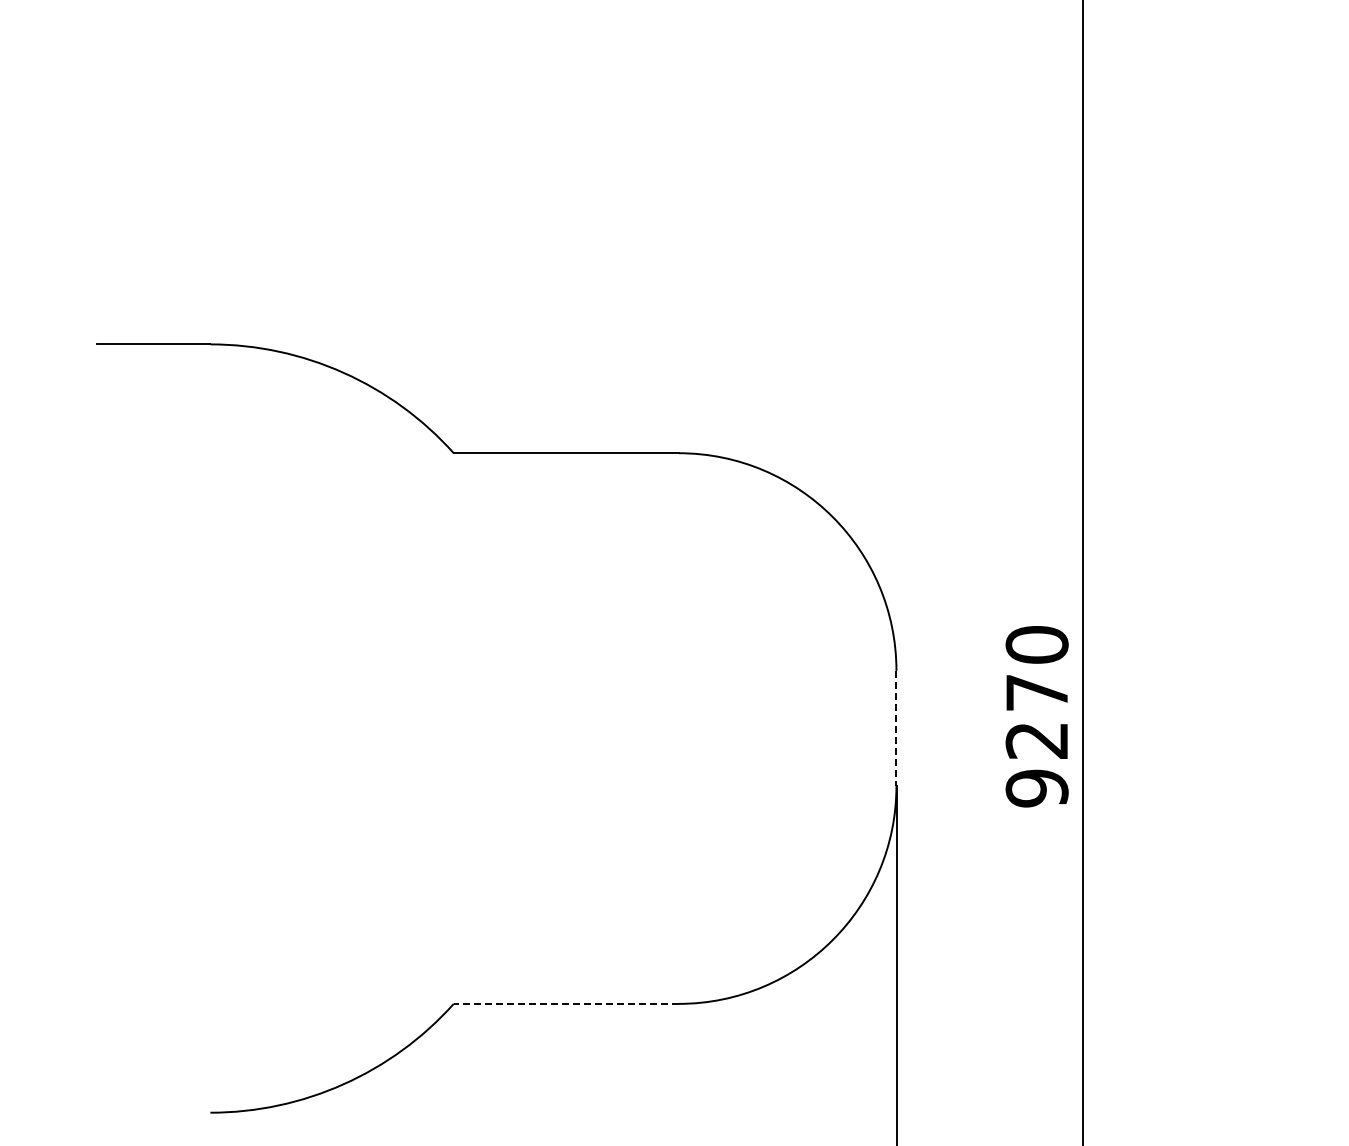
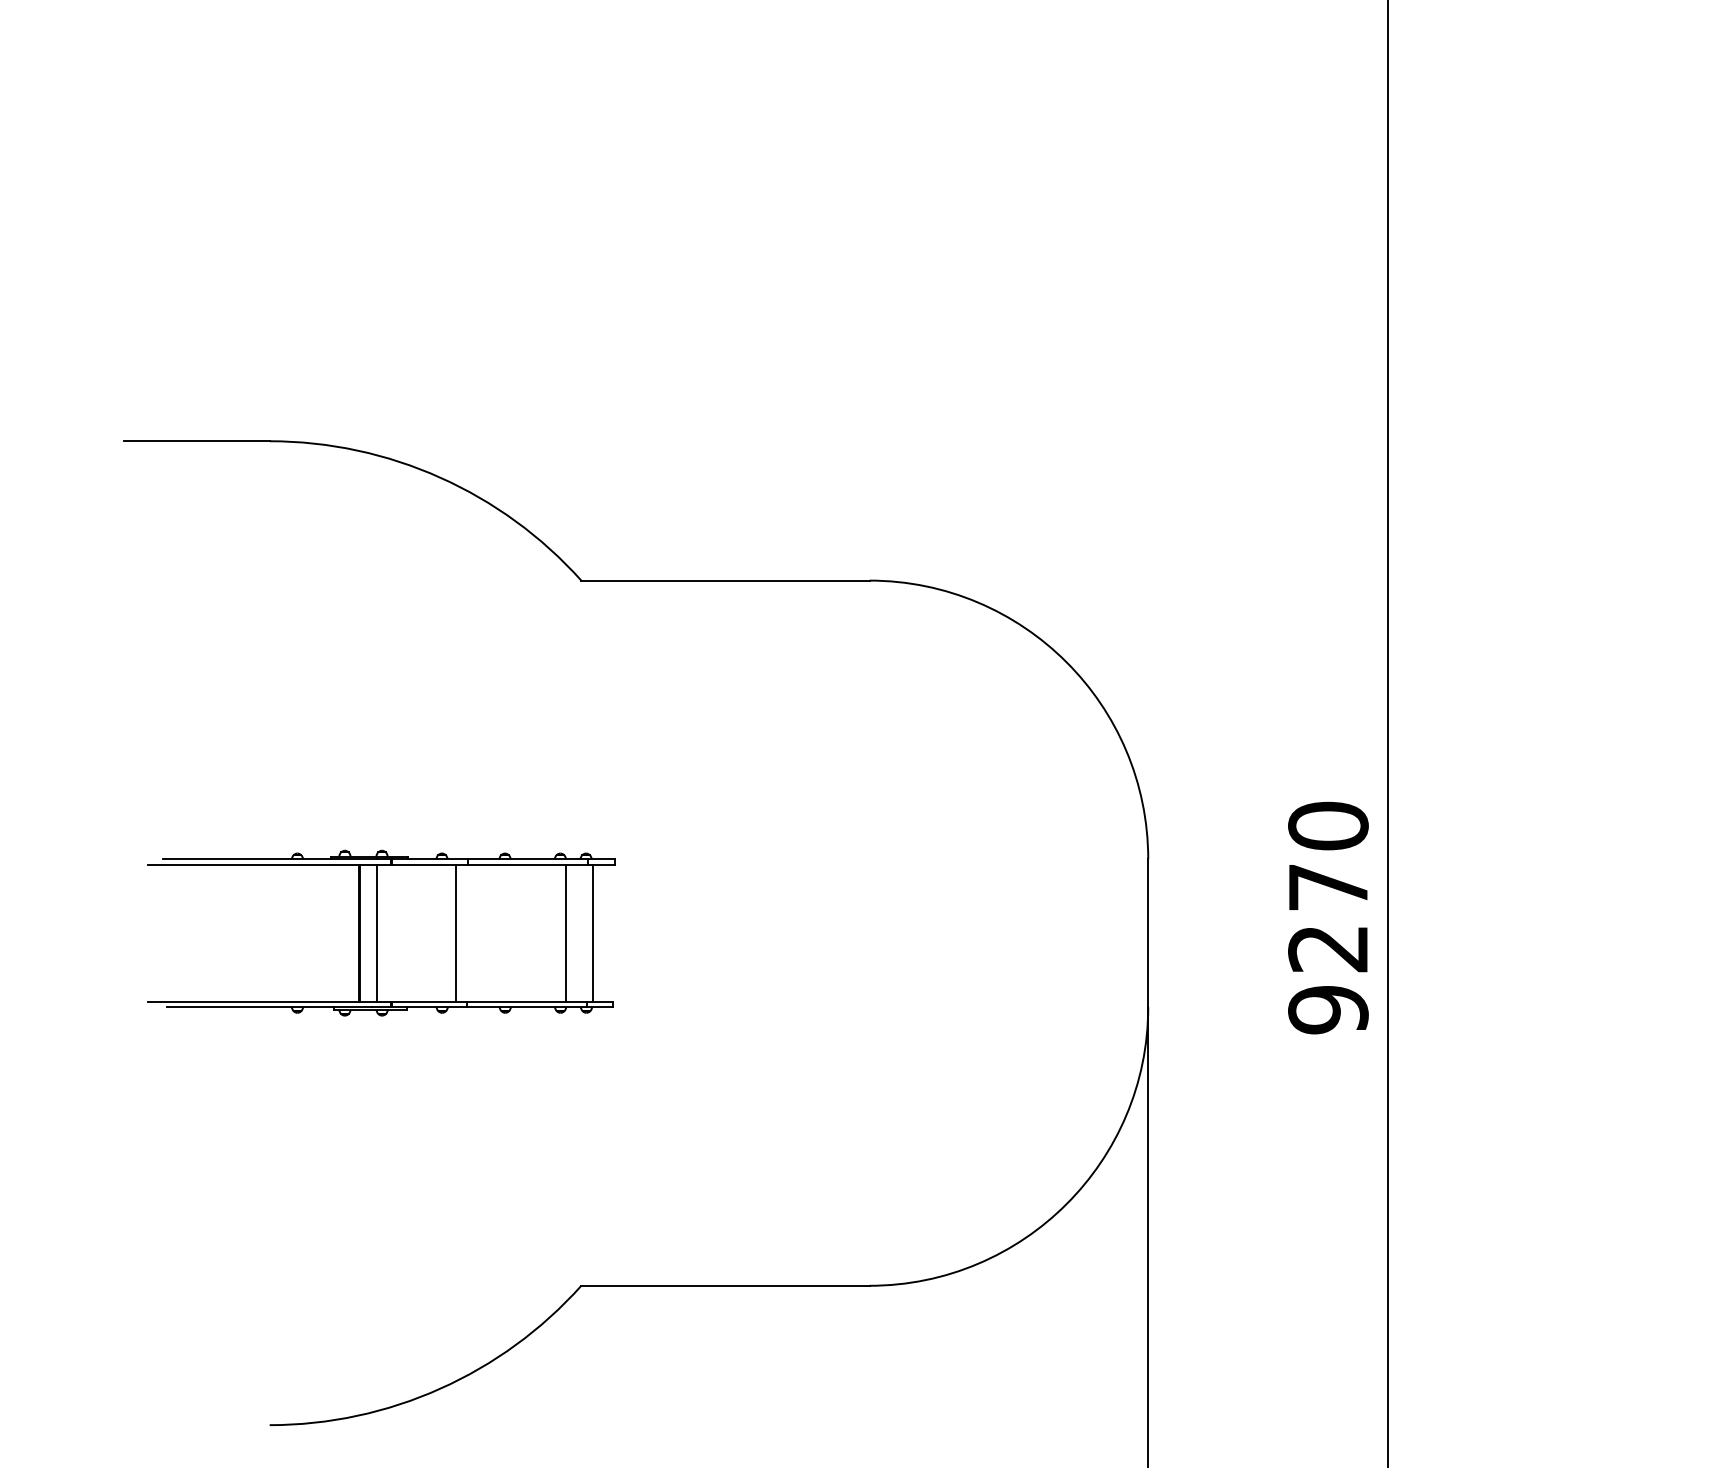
part: (297, 728) -> (381, 933), added
line: (896, 728) -> (1148, 933), dashed -> solid
line: (566, 1003) -> (725, 1285), dashed -> solid

